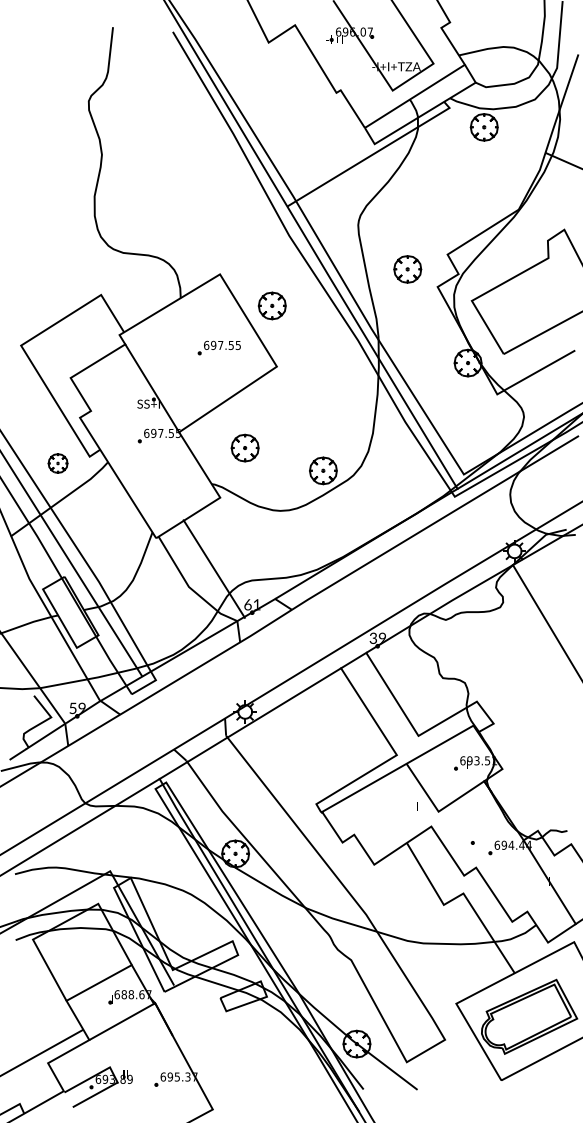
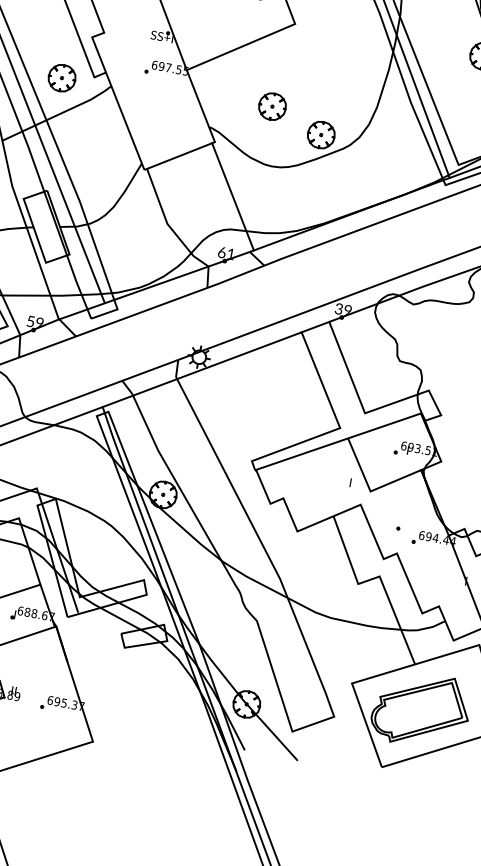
part: (244, 447) -> (271, 105), moved
part: (57, 463) -> (61, 78), size x1.43
line: (213, 568) -> (232, 196), moved

